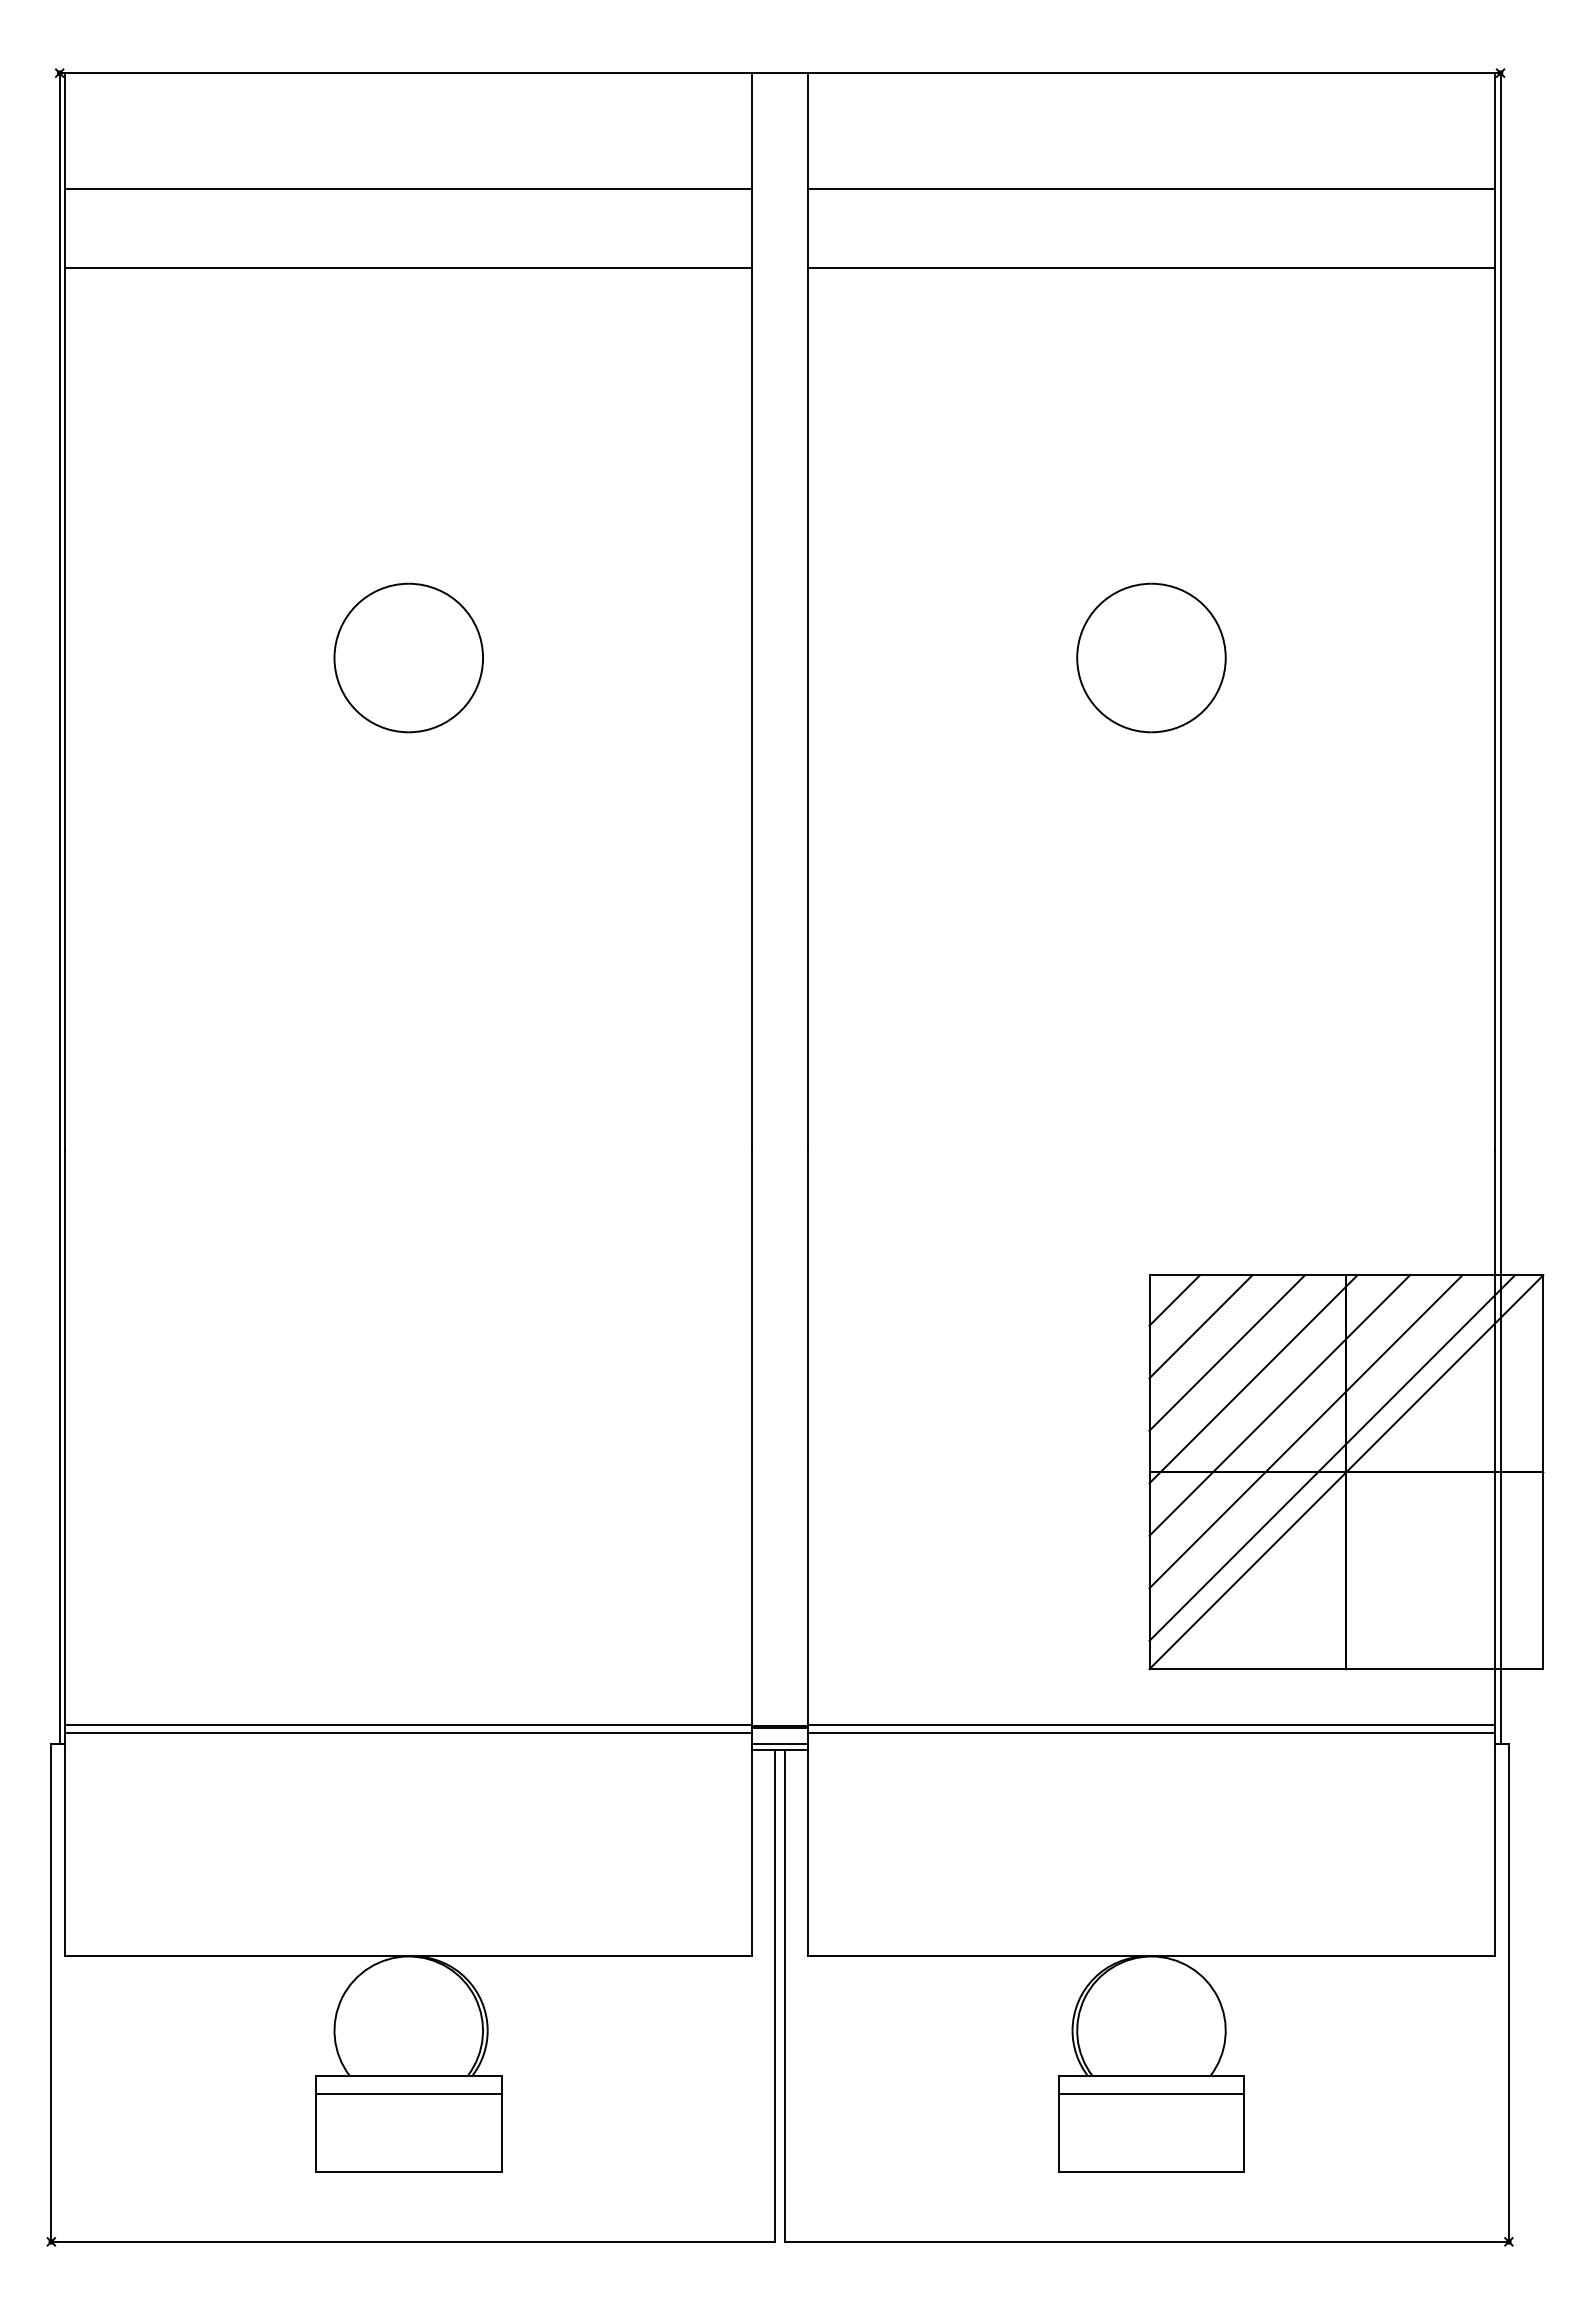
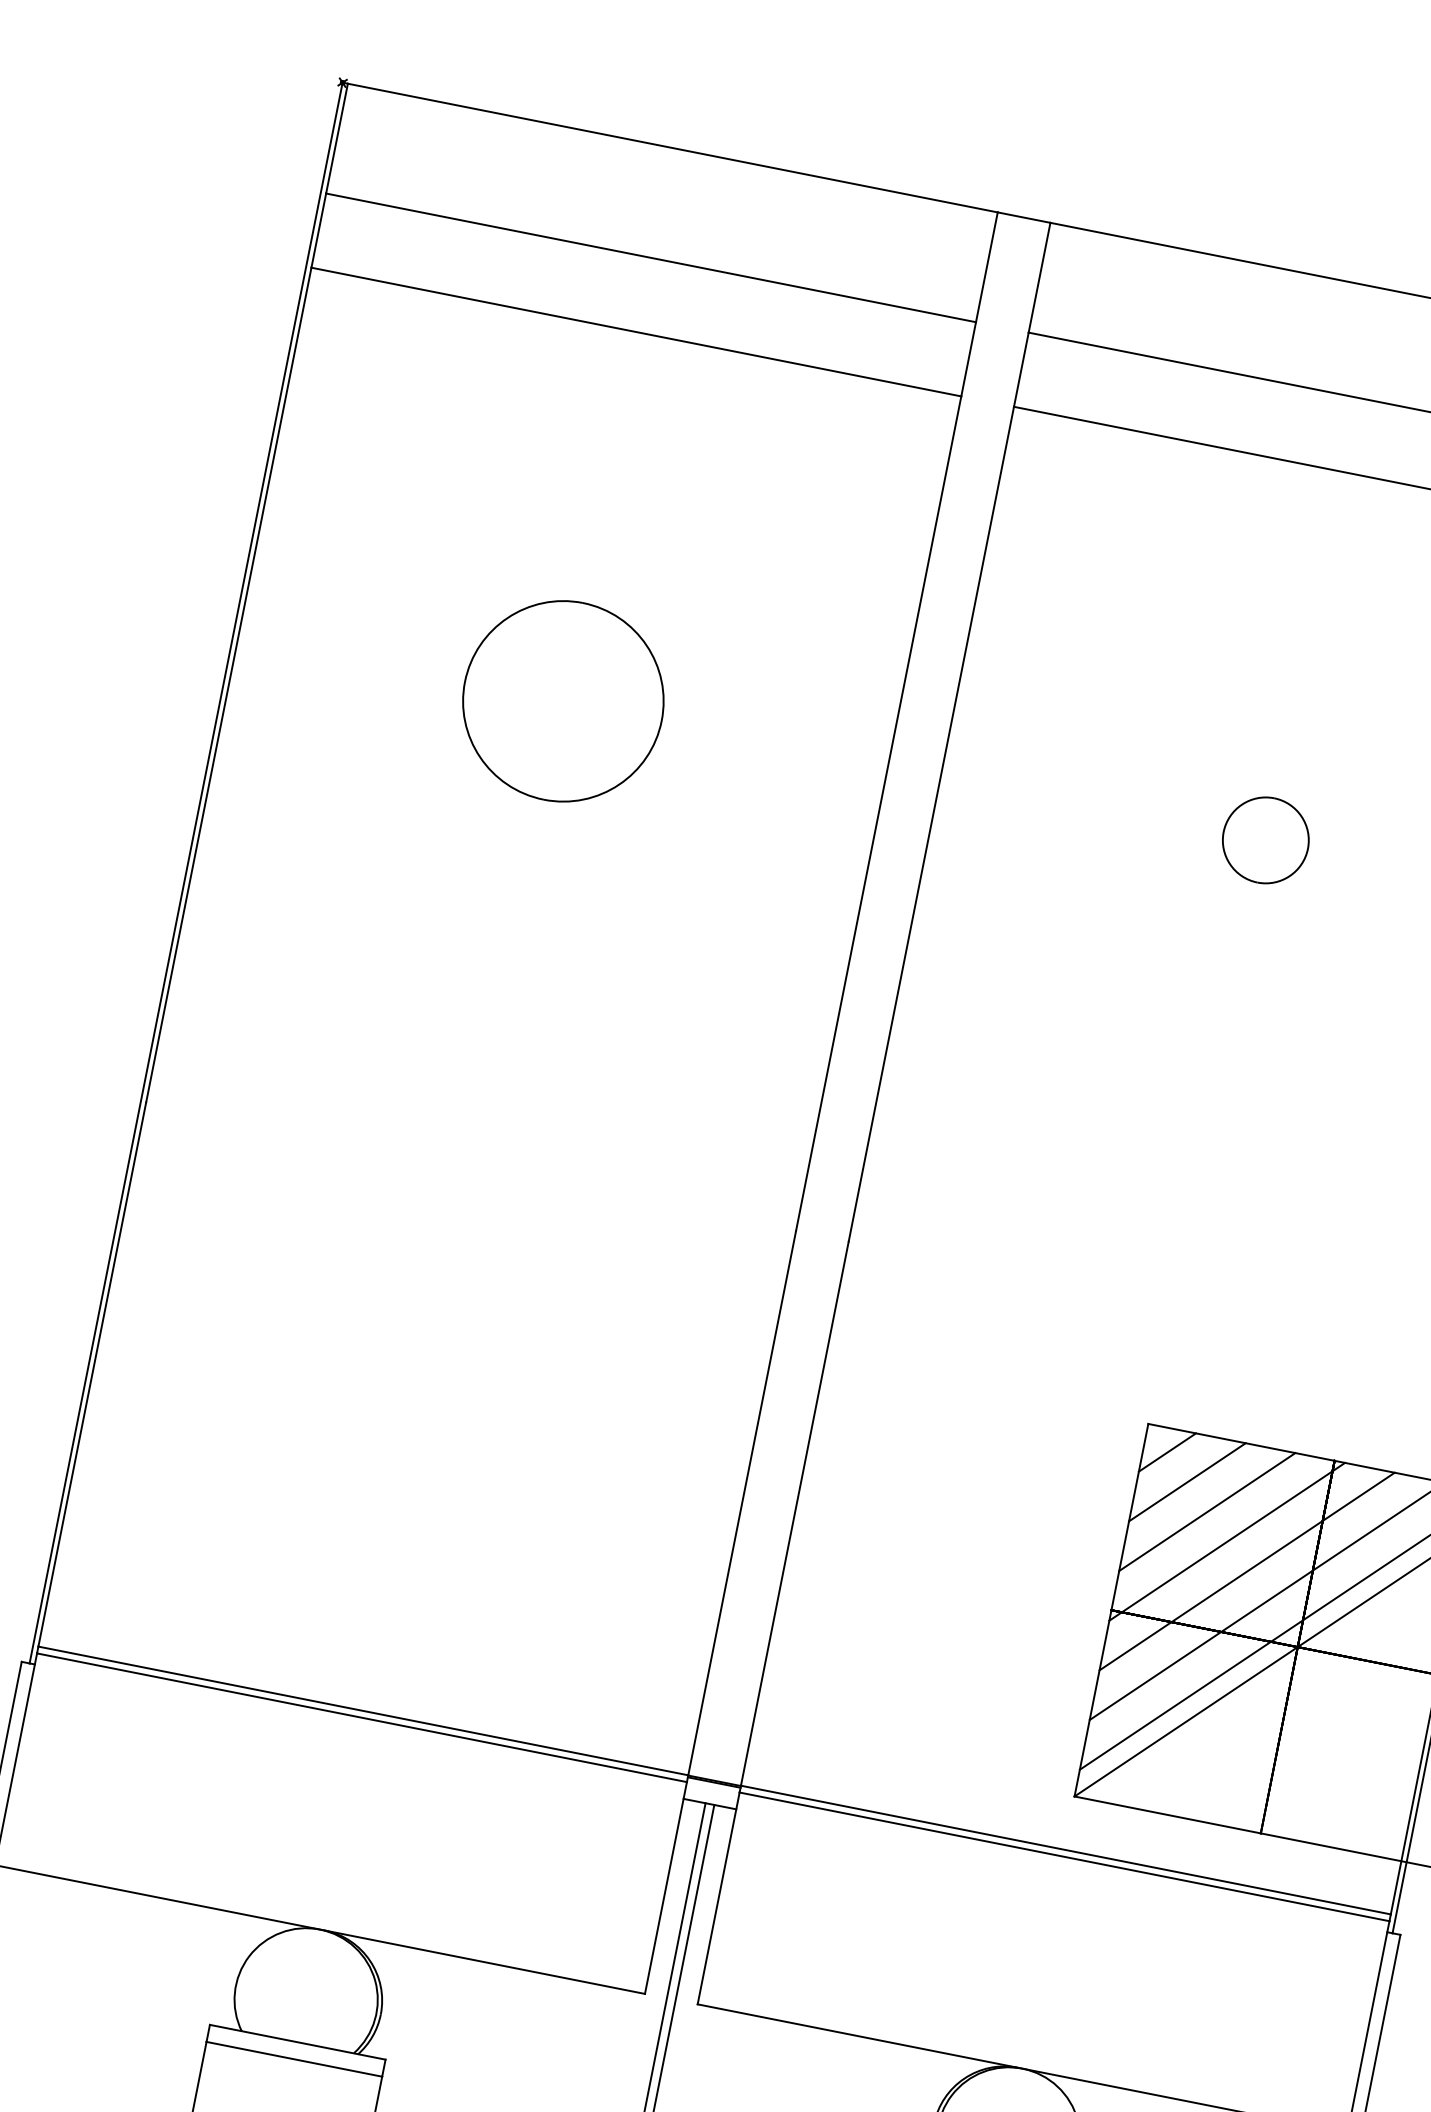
part: (408, 657) -> (563, 700), size x1.4
part: (1151, 657) -> (1265, 839), size x0.6
line: (779, 1744) -> (710, 1798), removed

